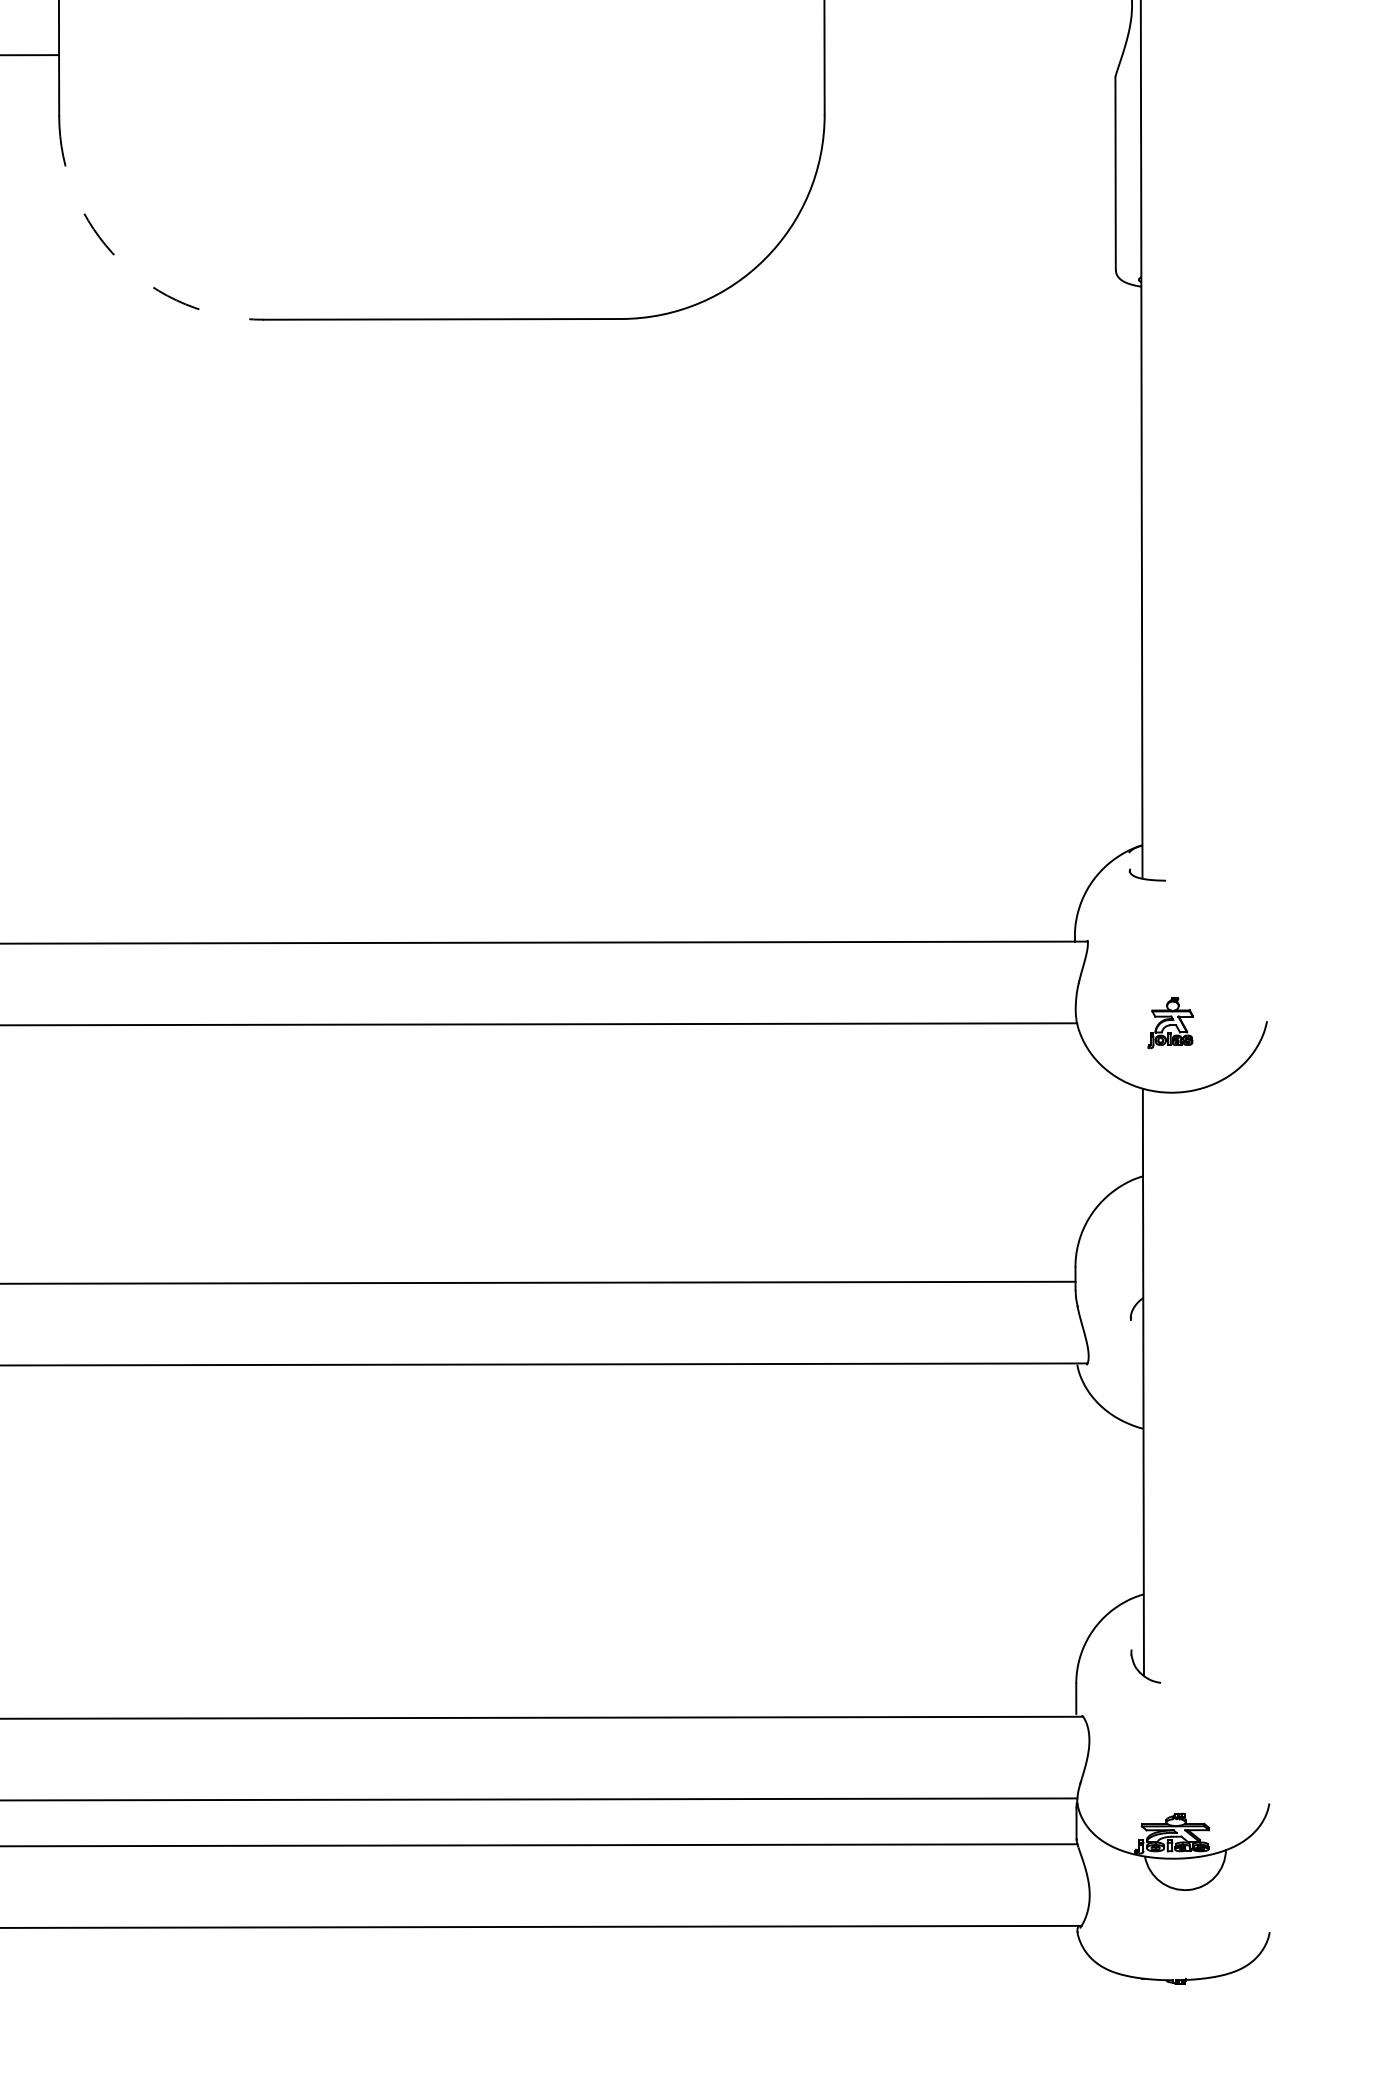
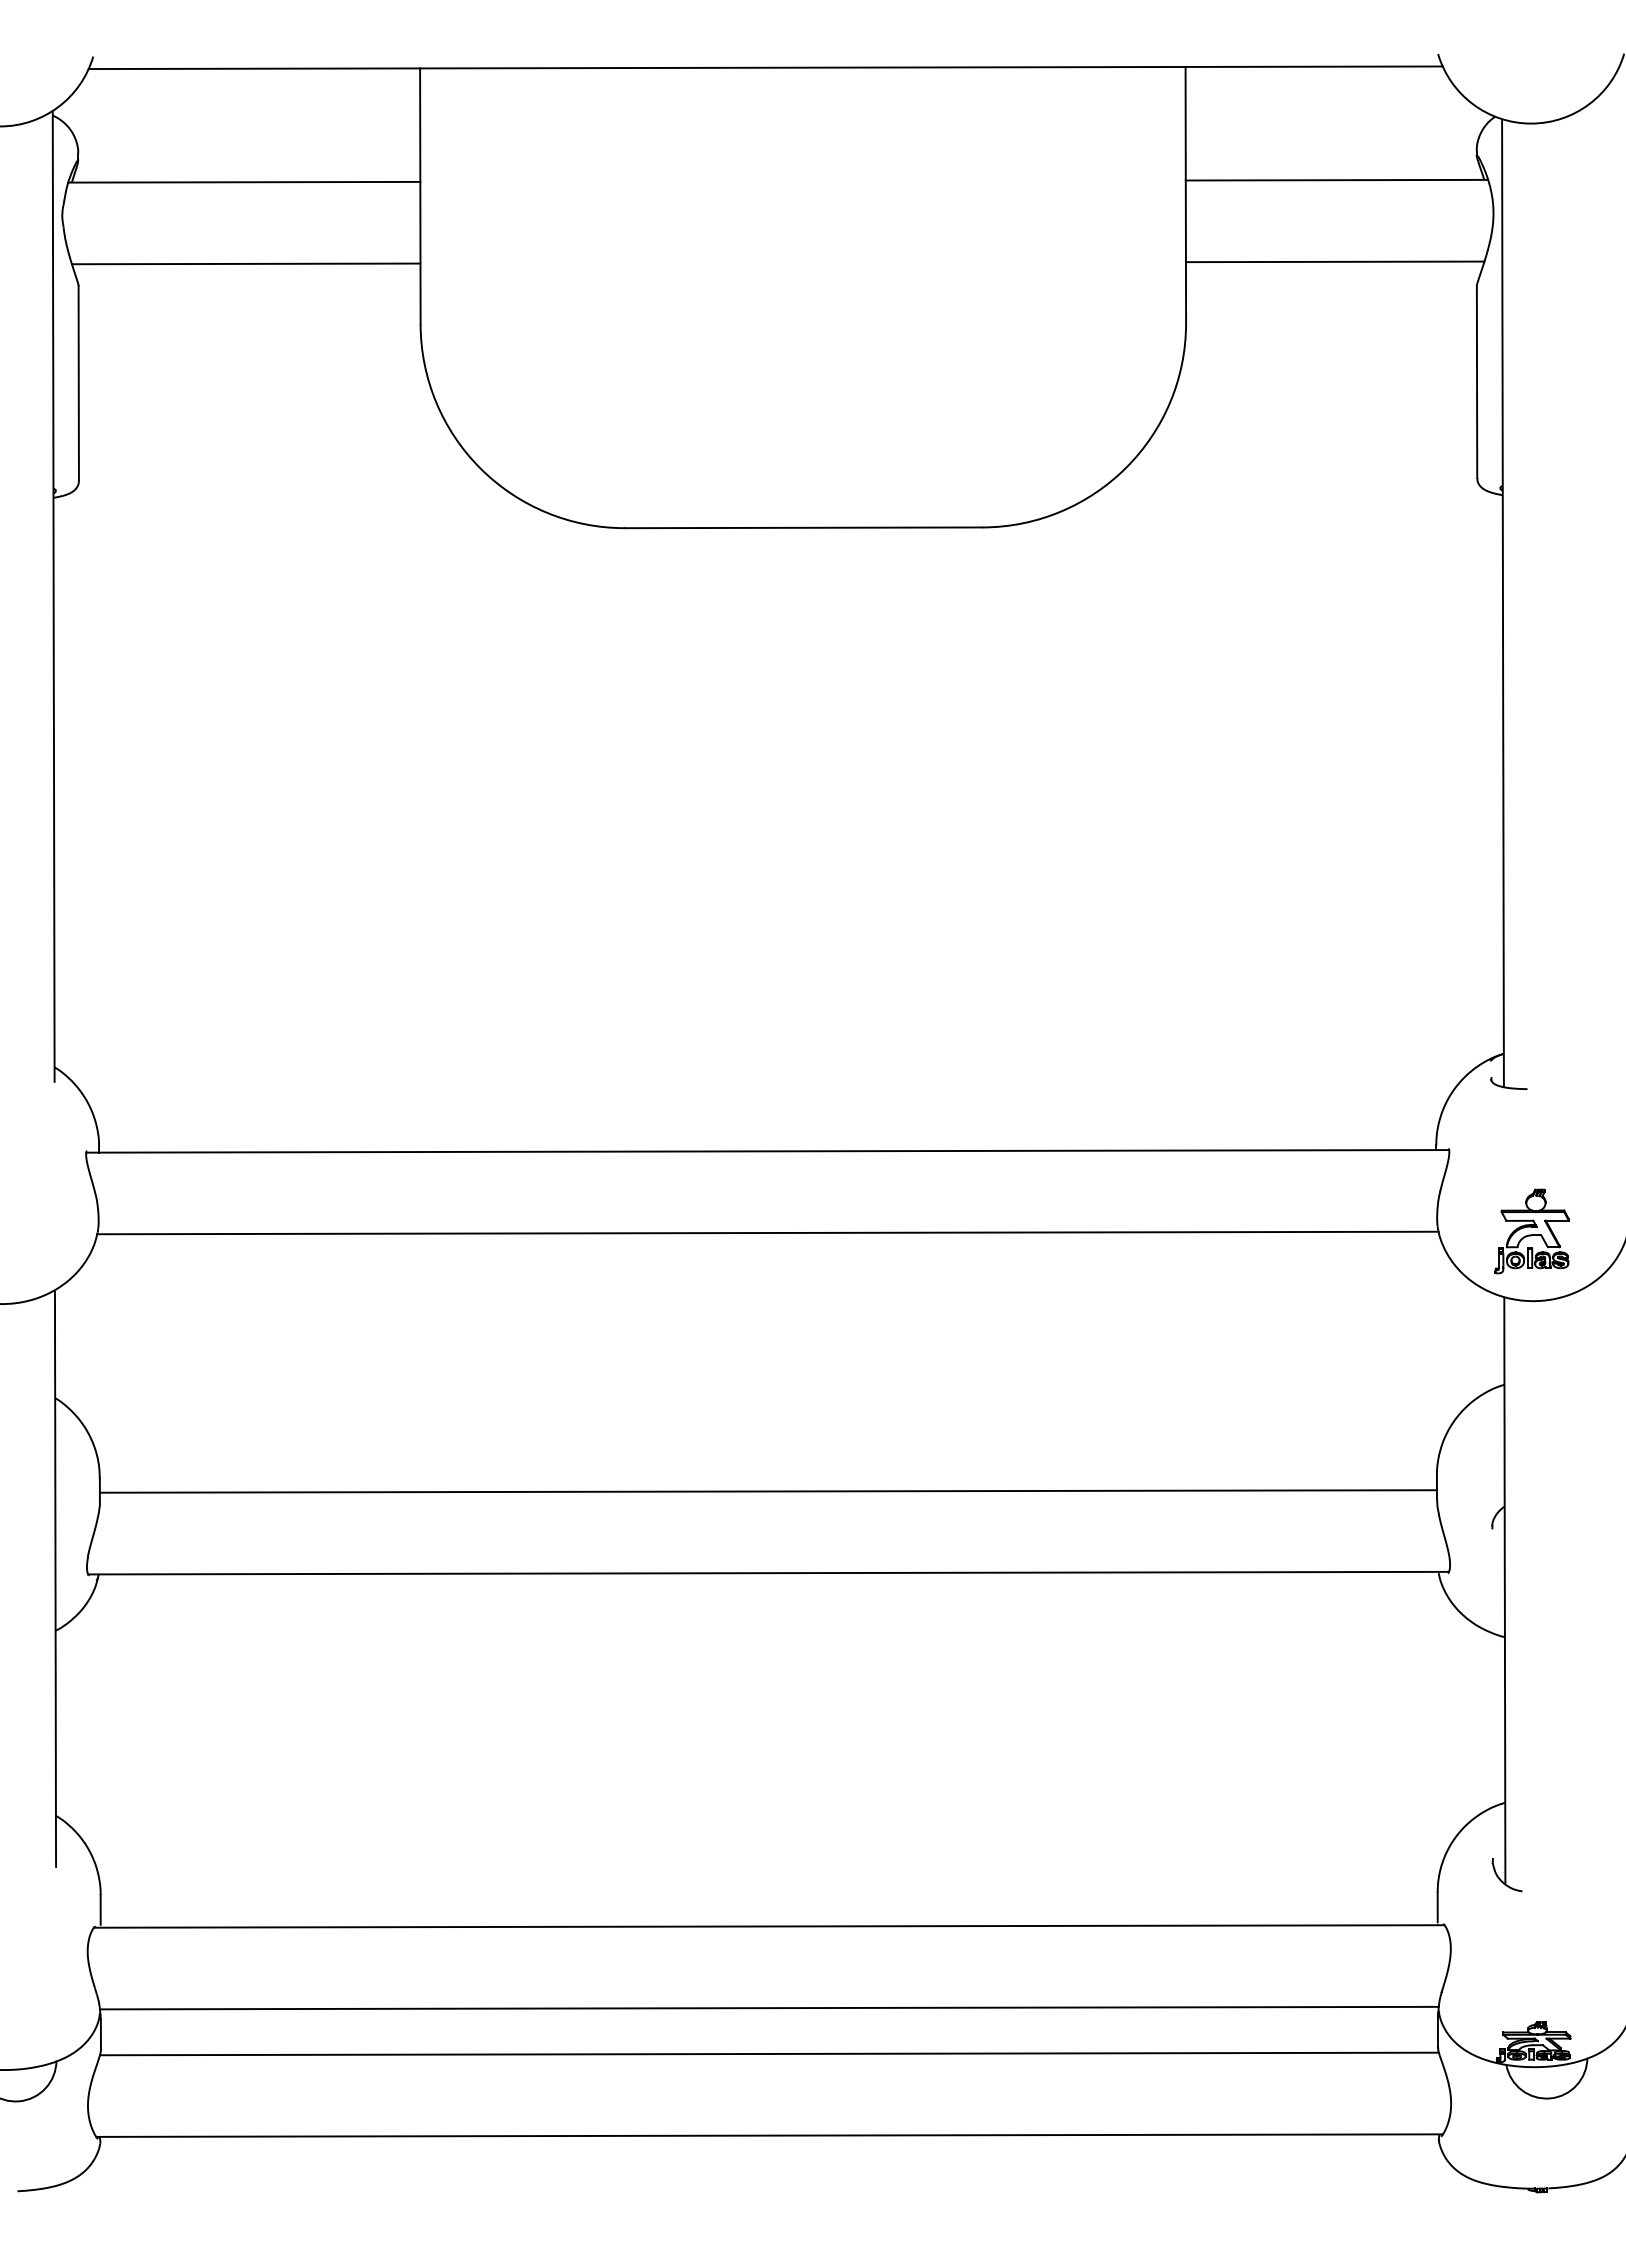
line: (973, 53) -> (1334, 261), added
arc: (119, 260) -> (480, 468), dashed -> solid
part: (1170, 1023) -> (1531, 1231), size x1.67

